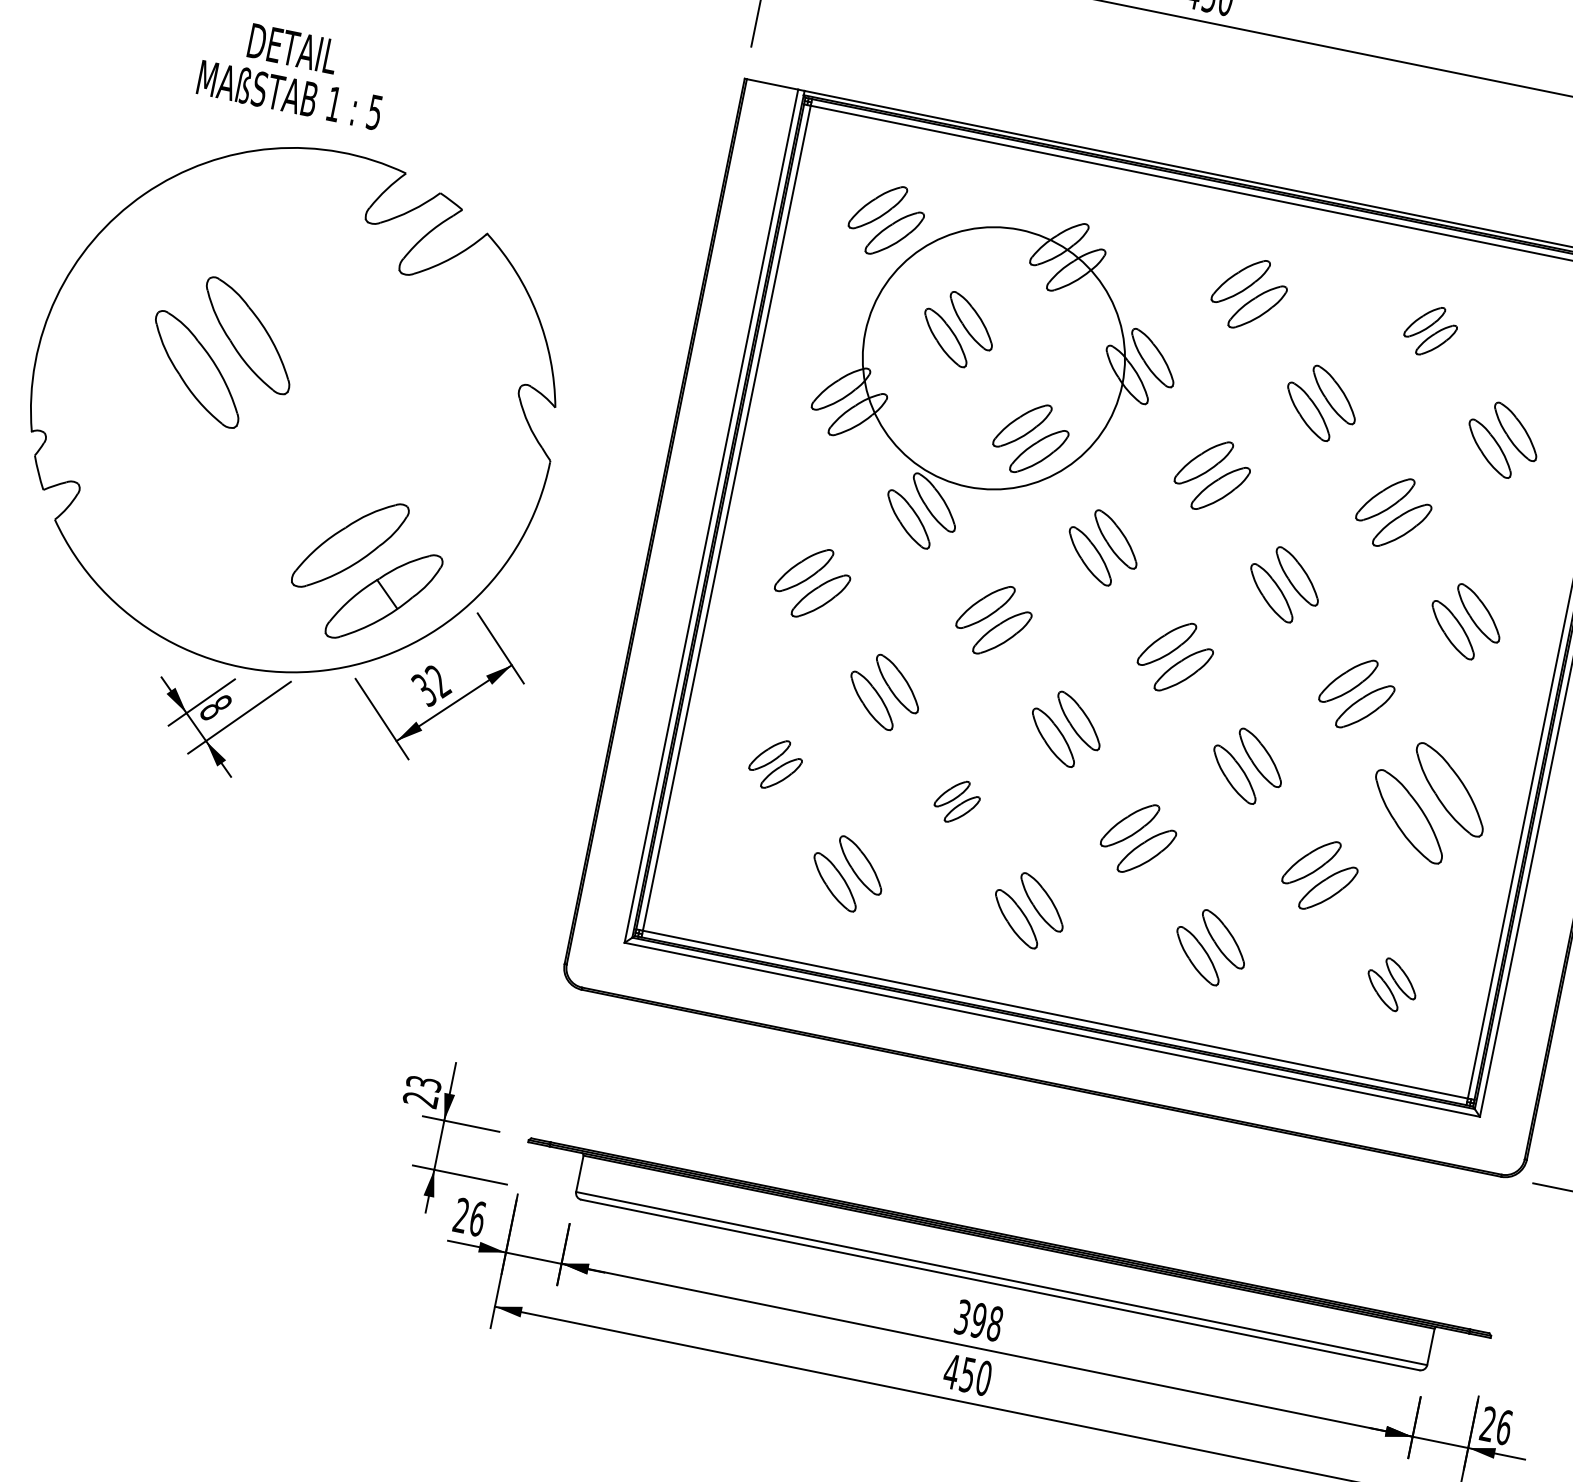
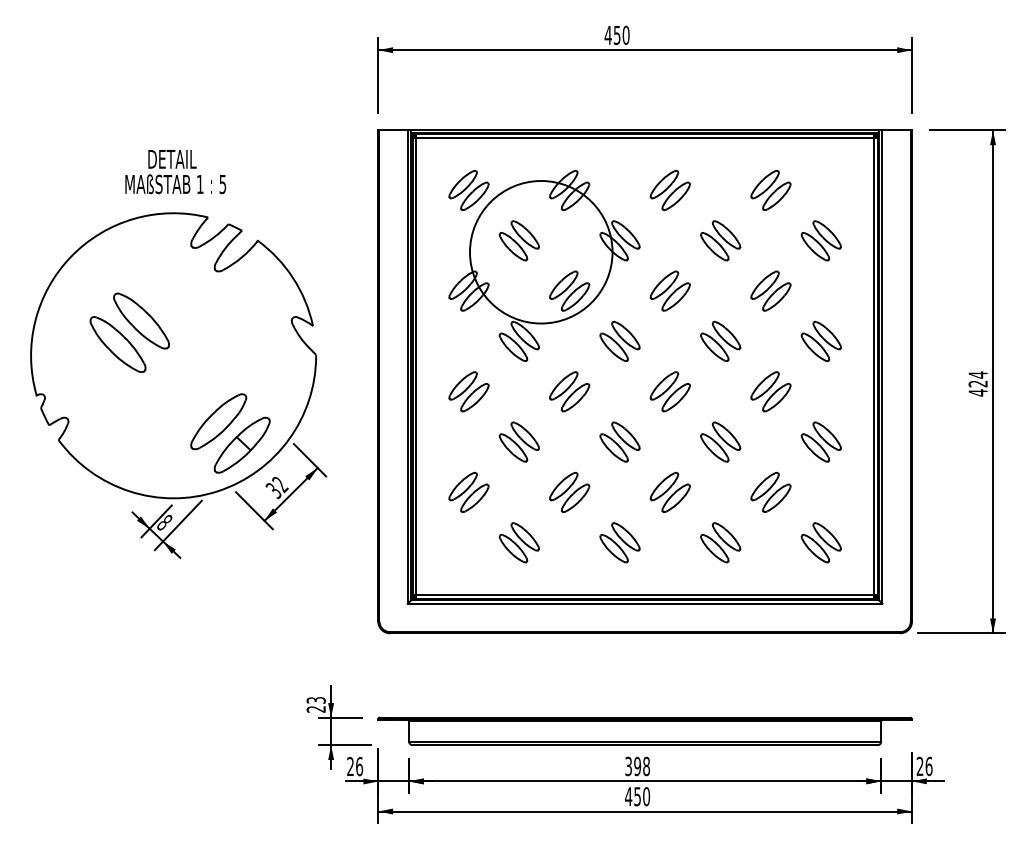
text: (293, 73) -> (175, 172), moved
part: (1429, 331) -> (770, 190), size x1.43
part: (774, 762) -> (468, 491), size x1.43
part: (956, 801) -> (569, 492), size x1.67
part: (1427, 801) -> (820, 441), size x0.62
part: (1390, 983) -> (820, 542), size x1.43

